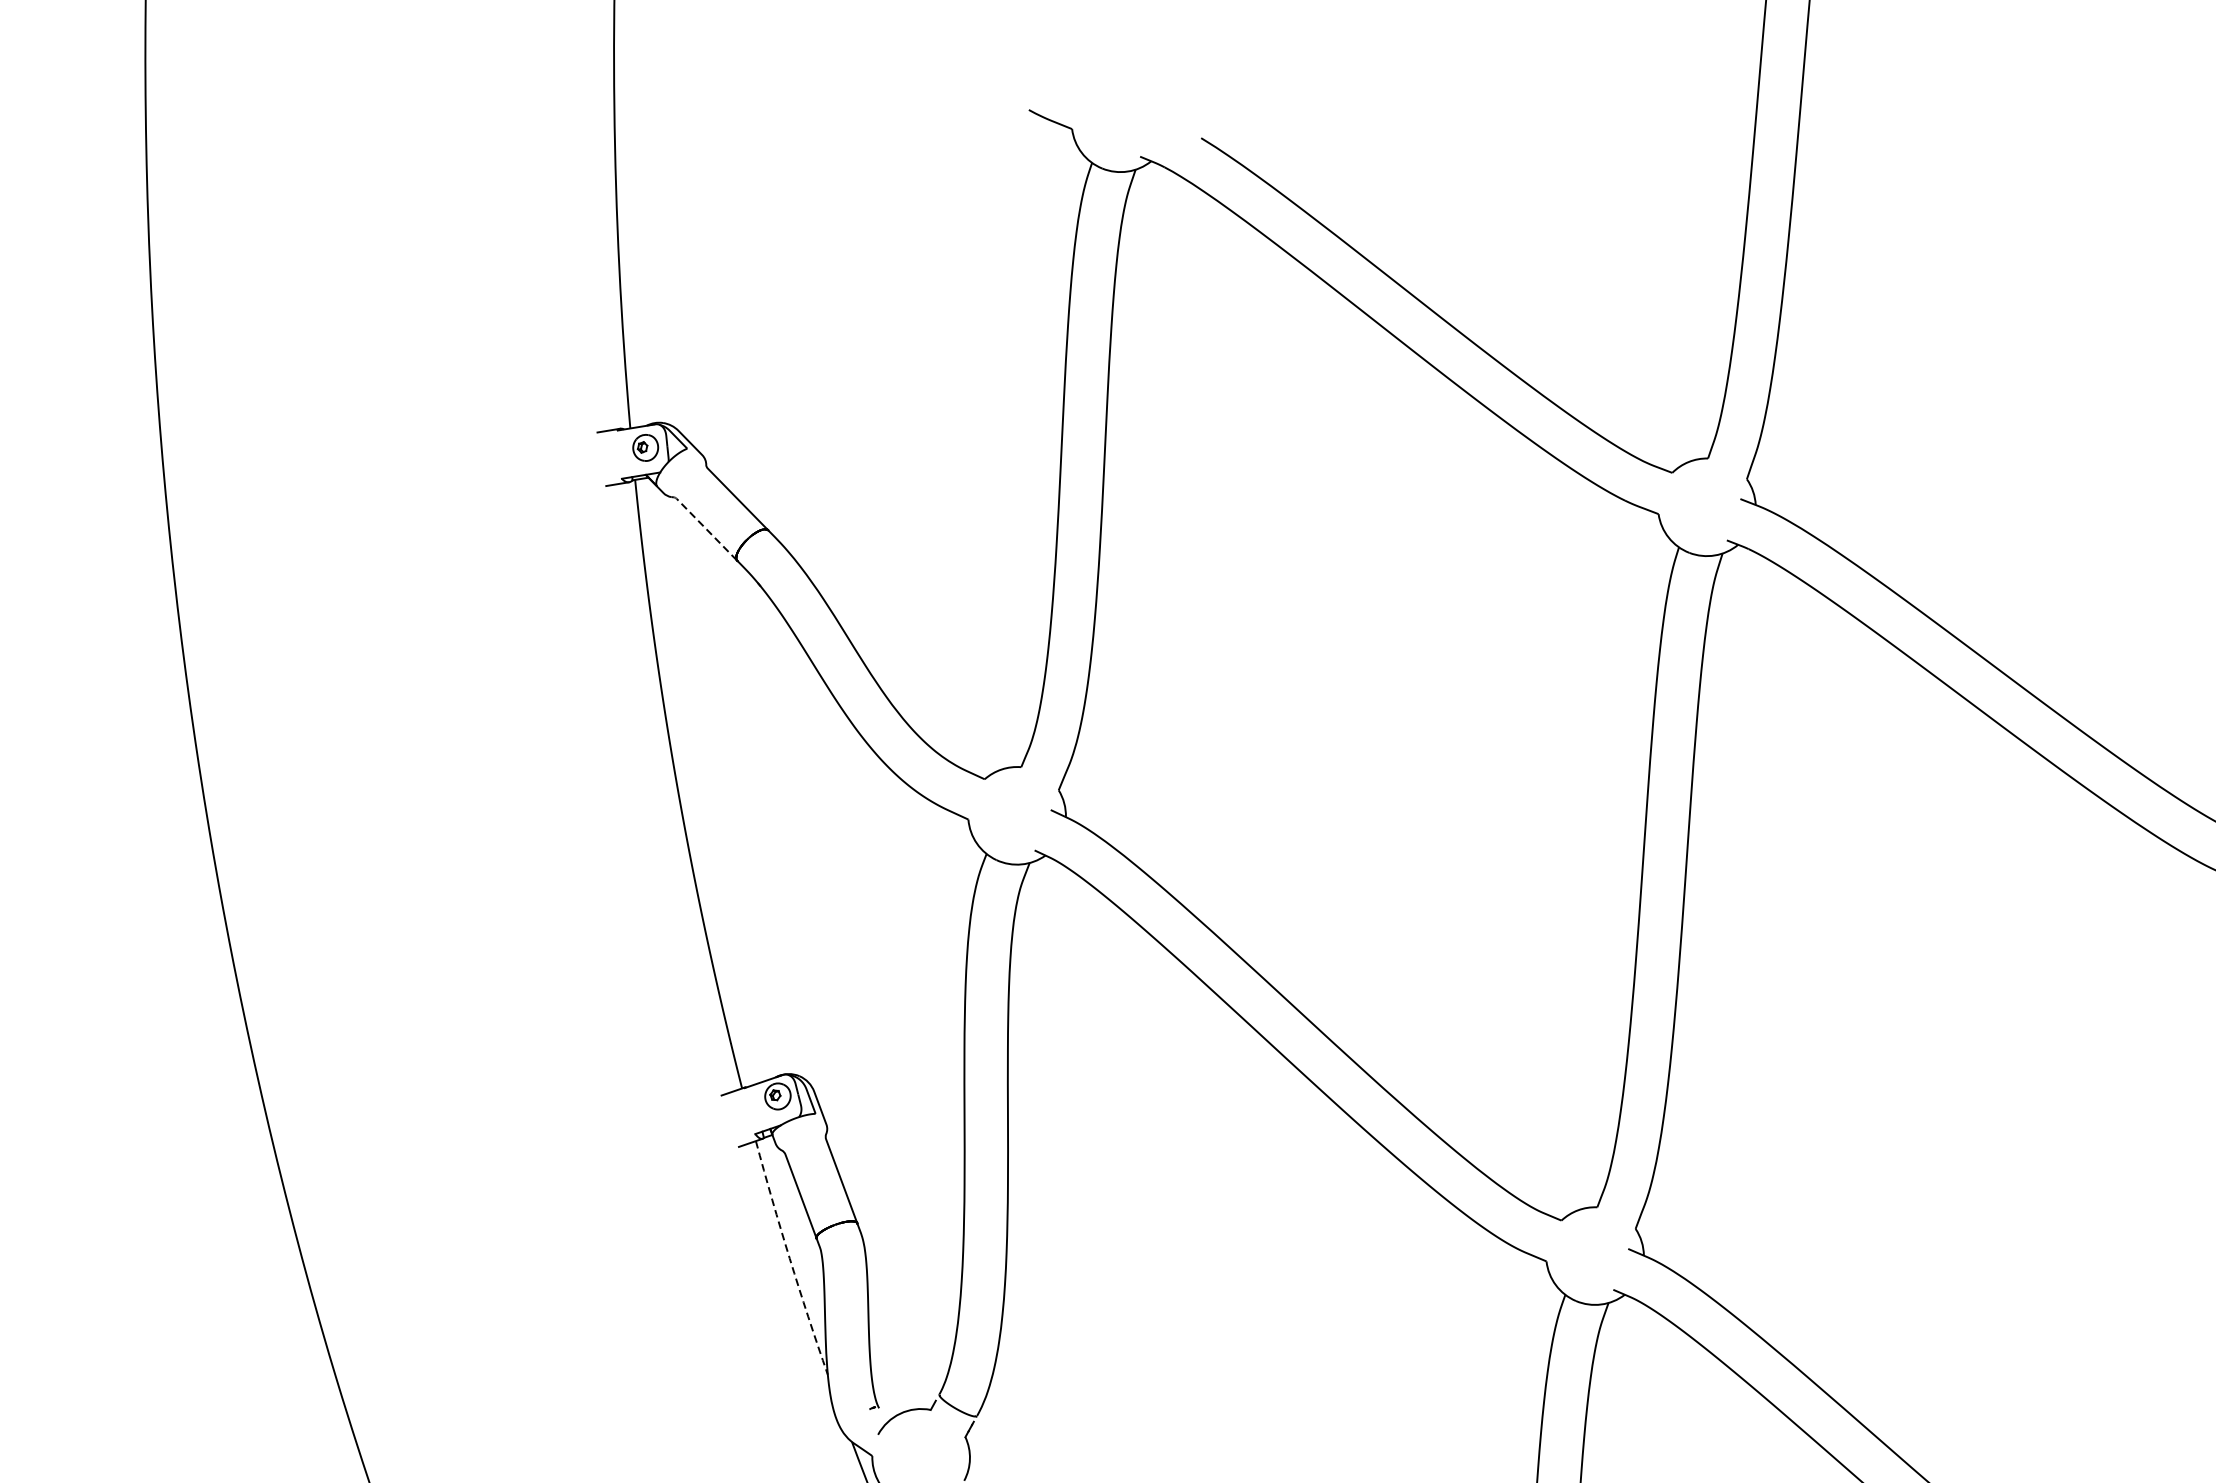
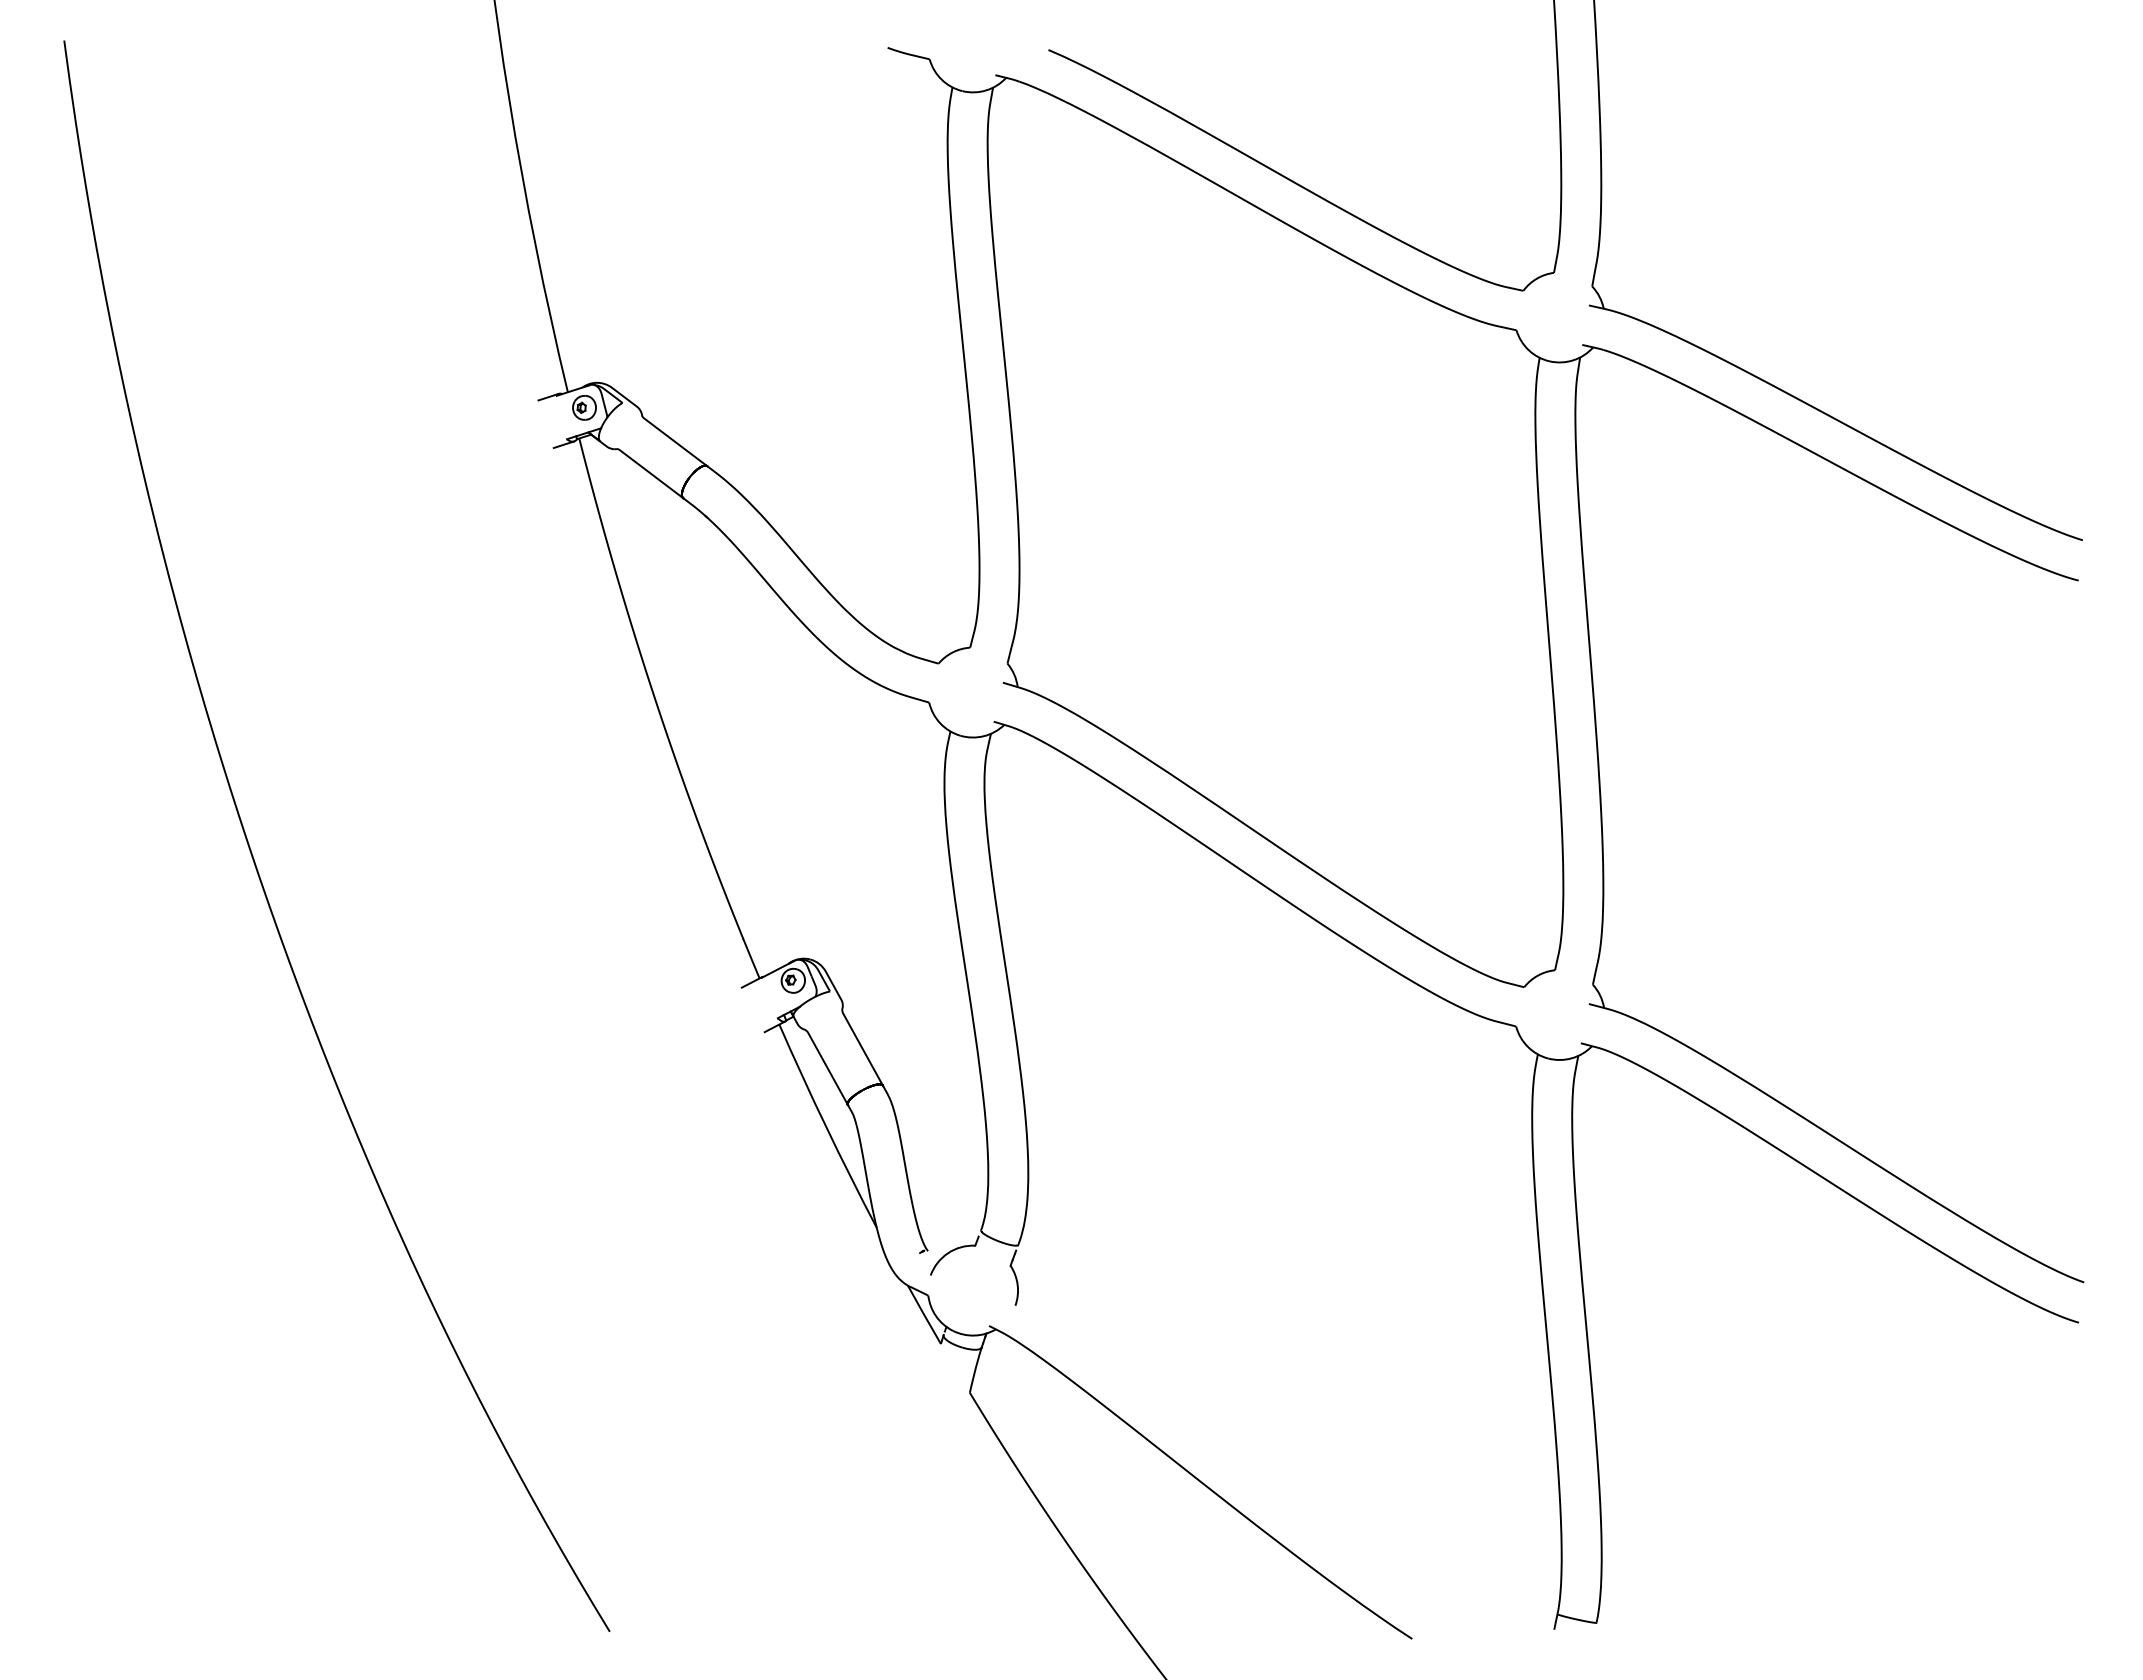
line: (704, 526) -> (648, 471), dashed -> solid
arc: (790, 1258) -> (826, 1126), dashed -> solid

